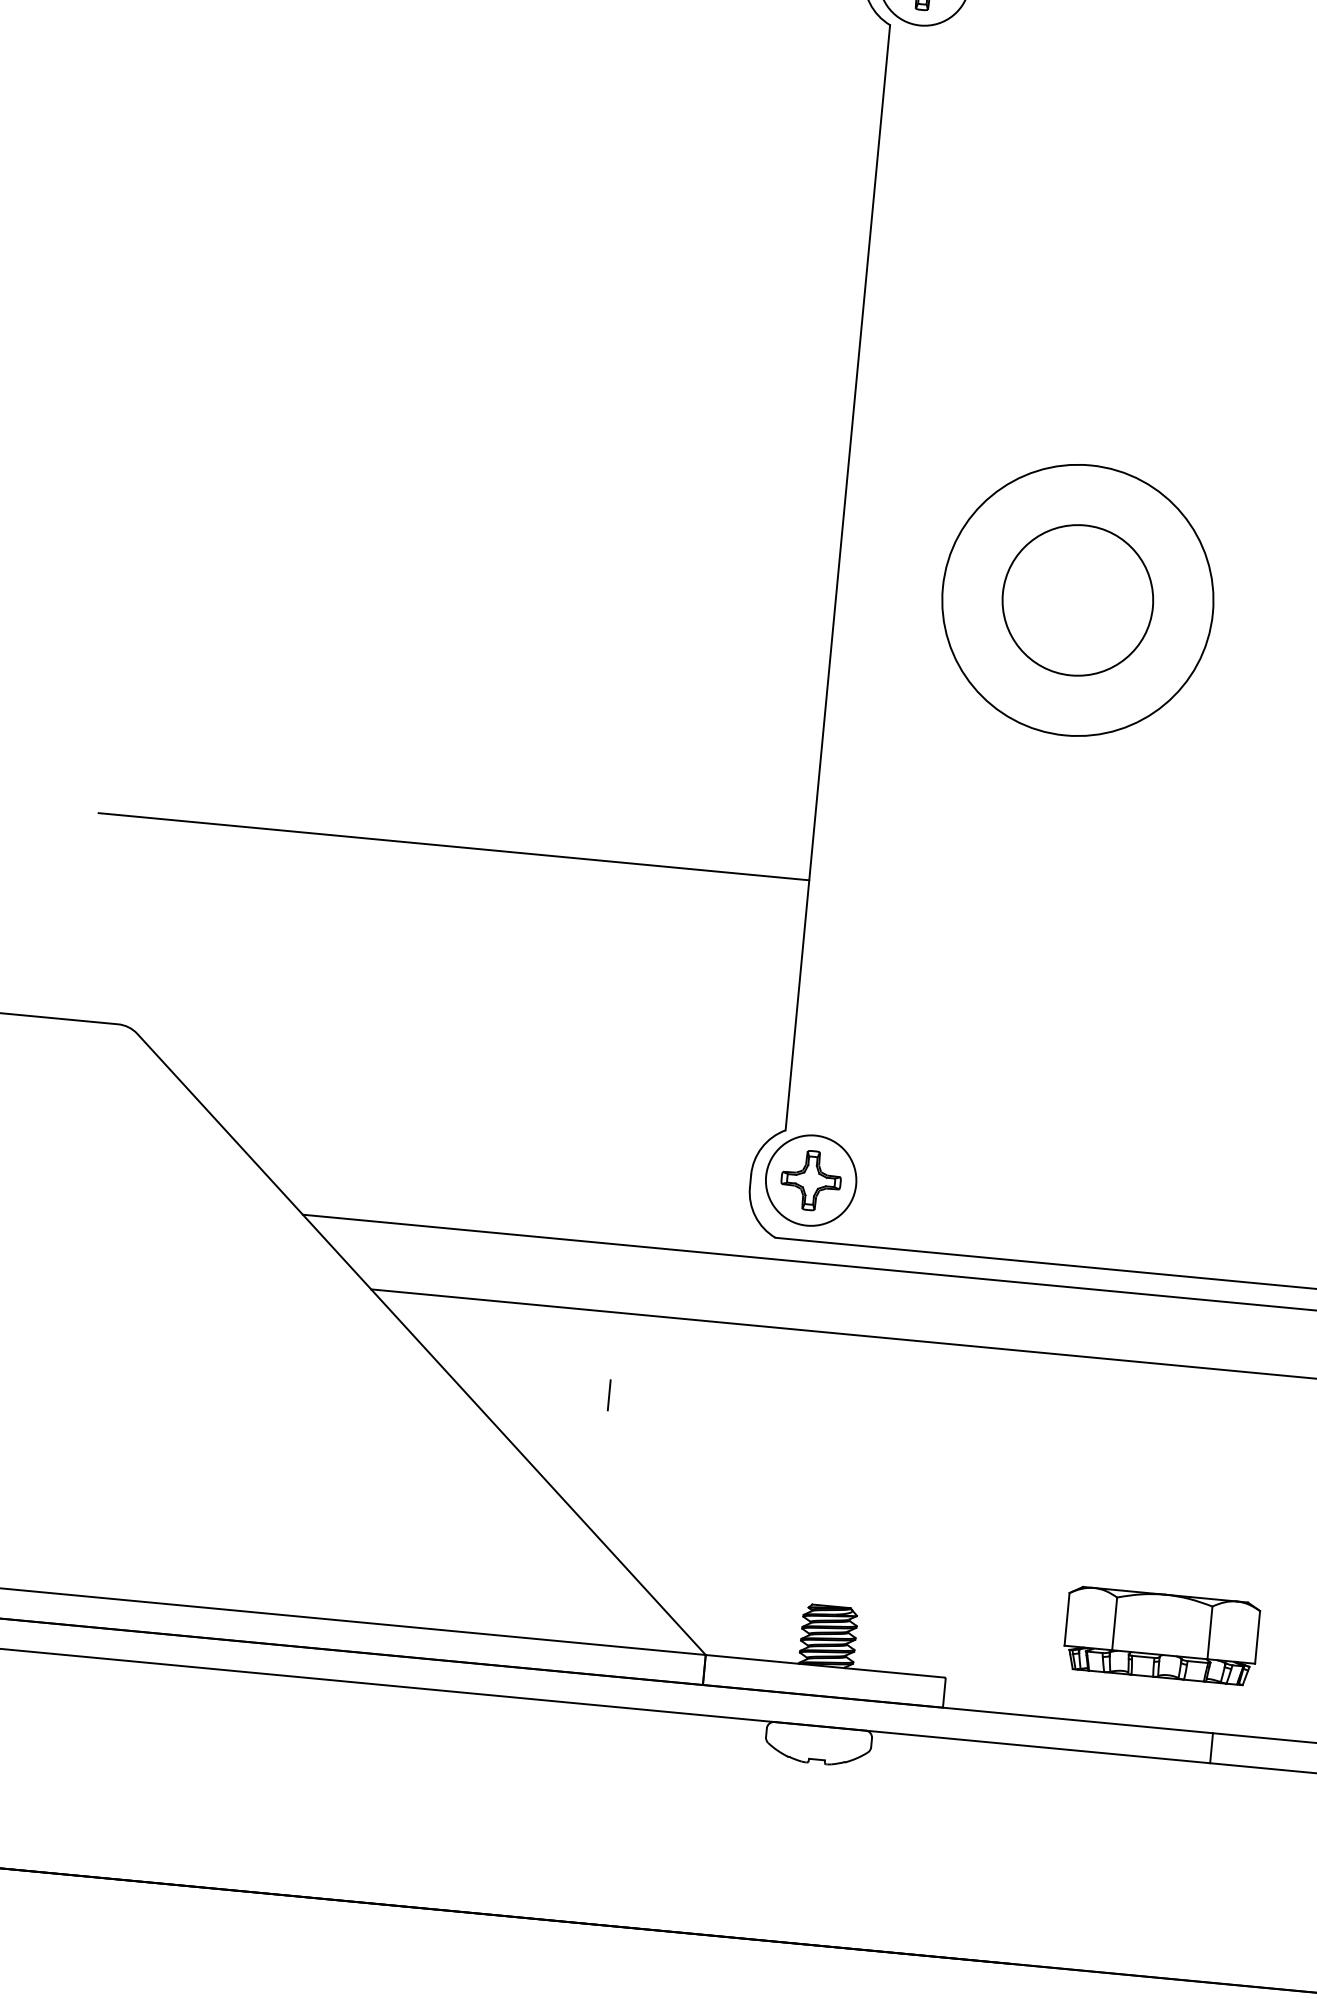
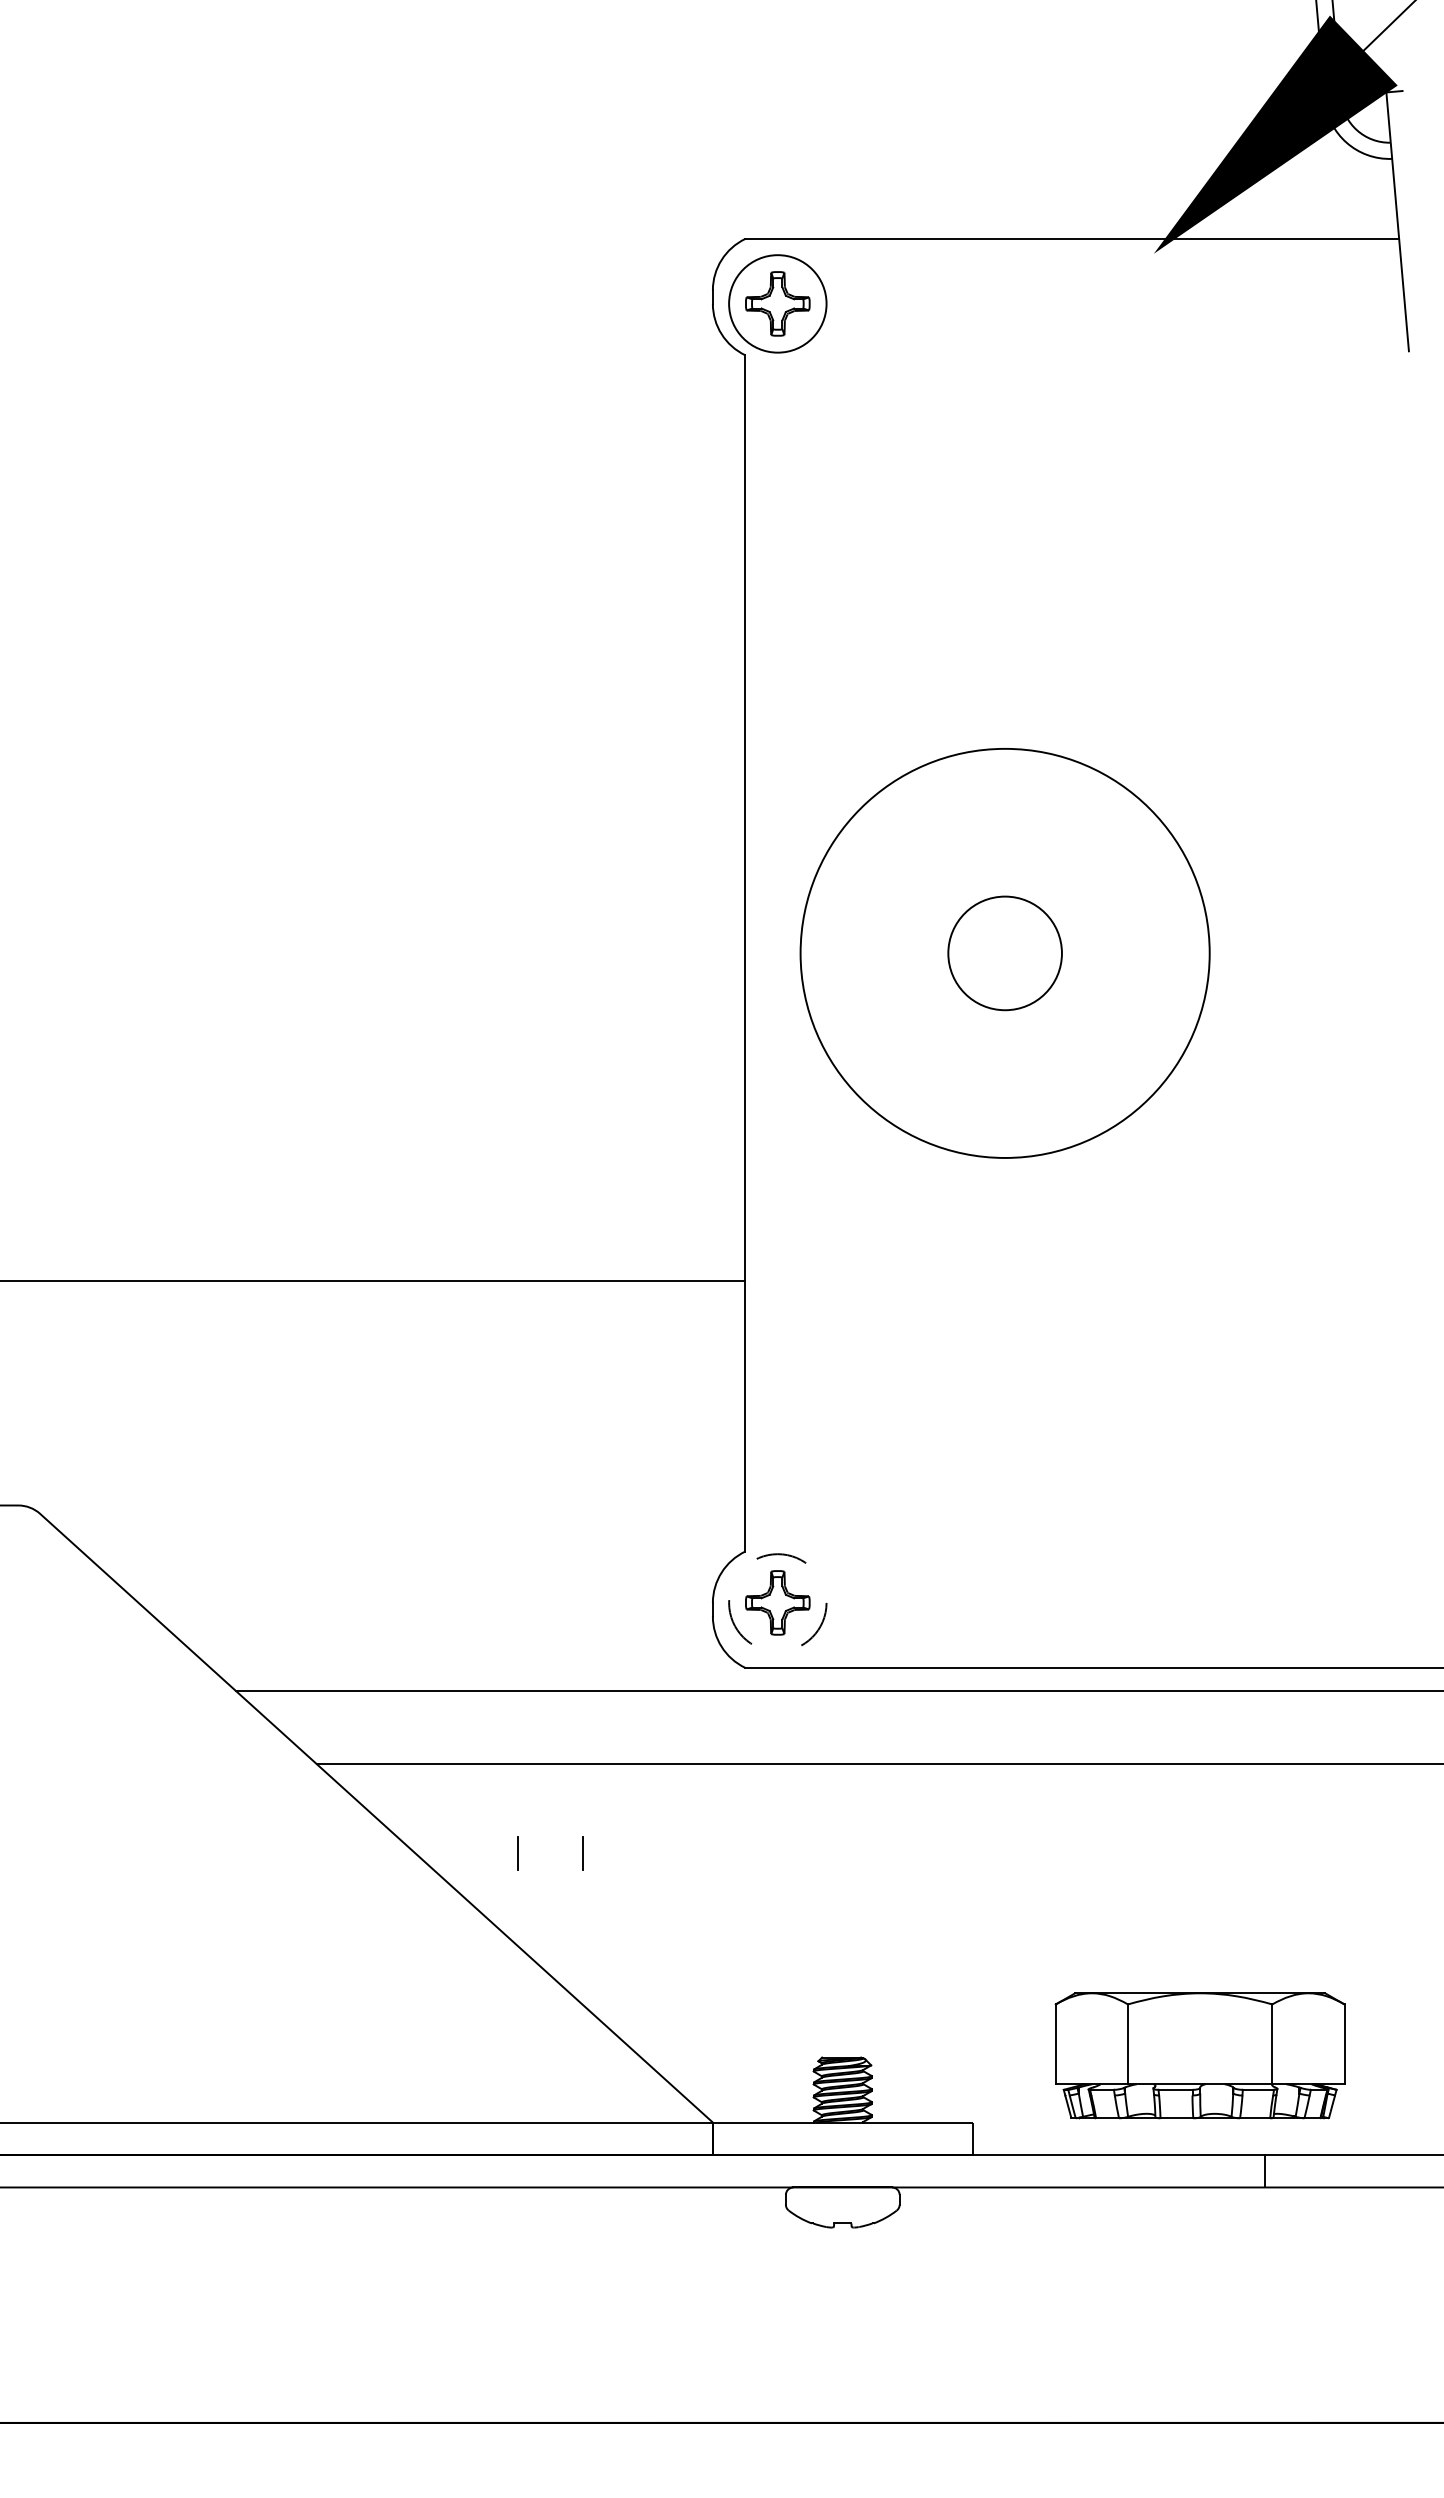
circle: (1077, 600) -> (1004, 953), size x0.7
circle: (1078, 600) -> (1005, 953), size x1.4
circle: (810, 1180) -> (777, 1602), solid -> dashed
line: (548, 1389) -> (517, 1853), added
part: (1161, 1635) -> (1199, 2055), size x1.4

